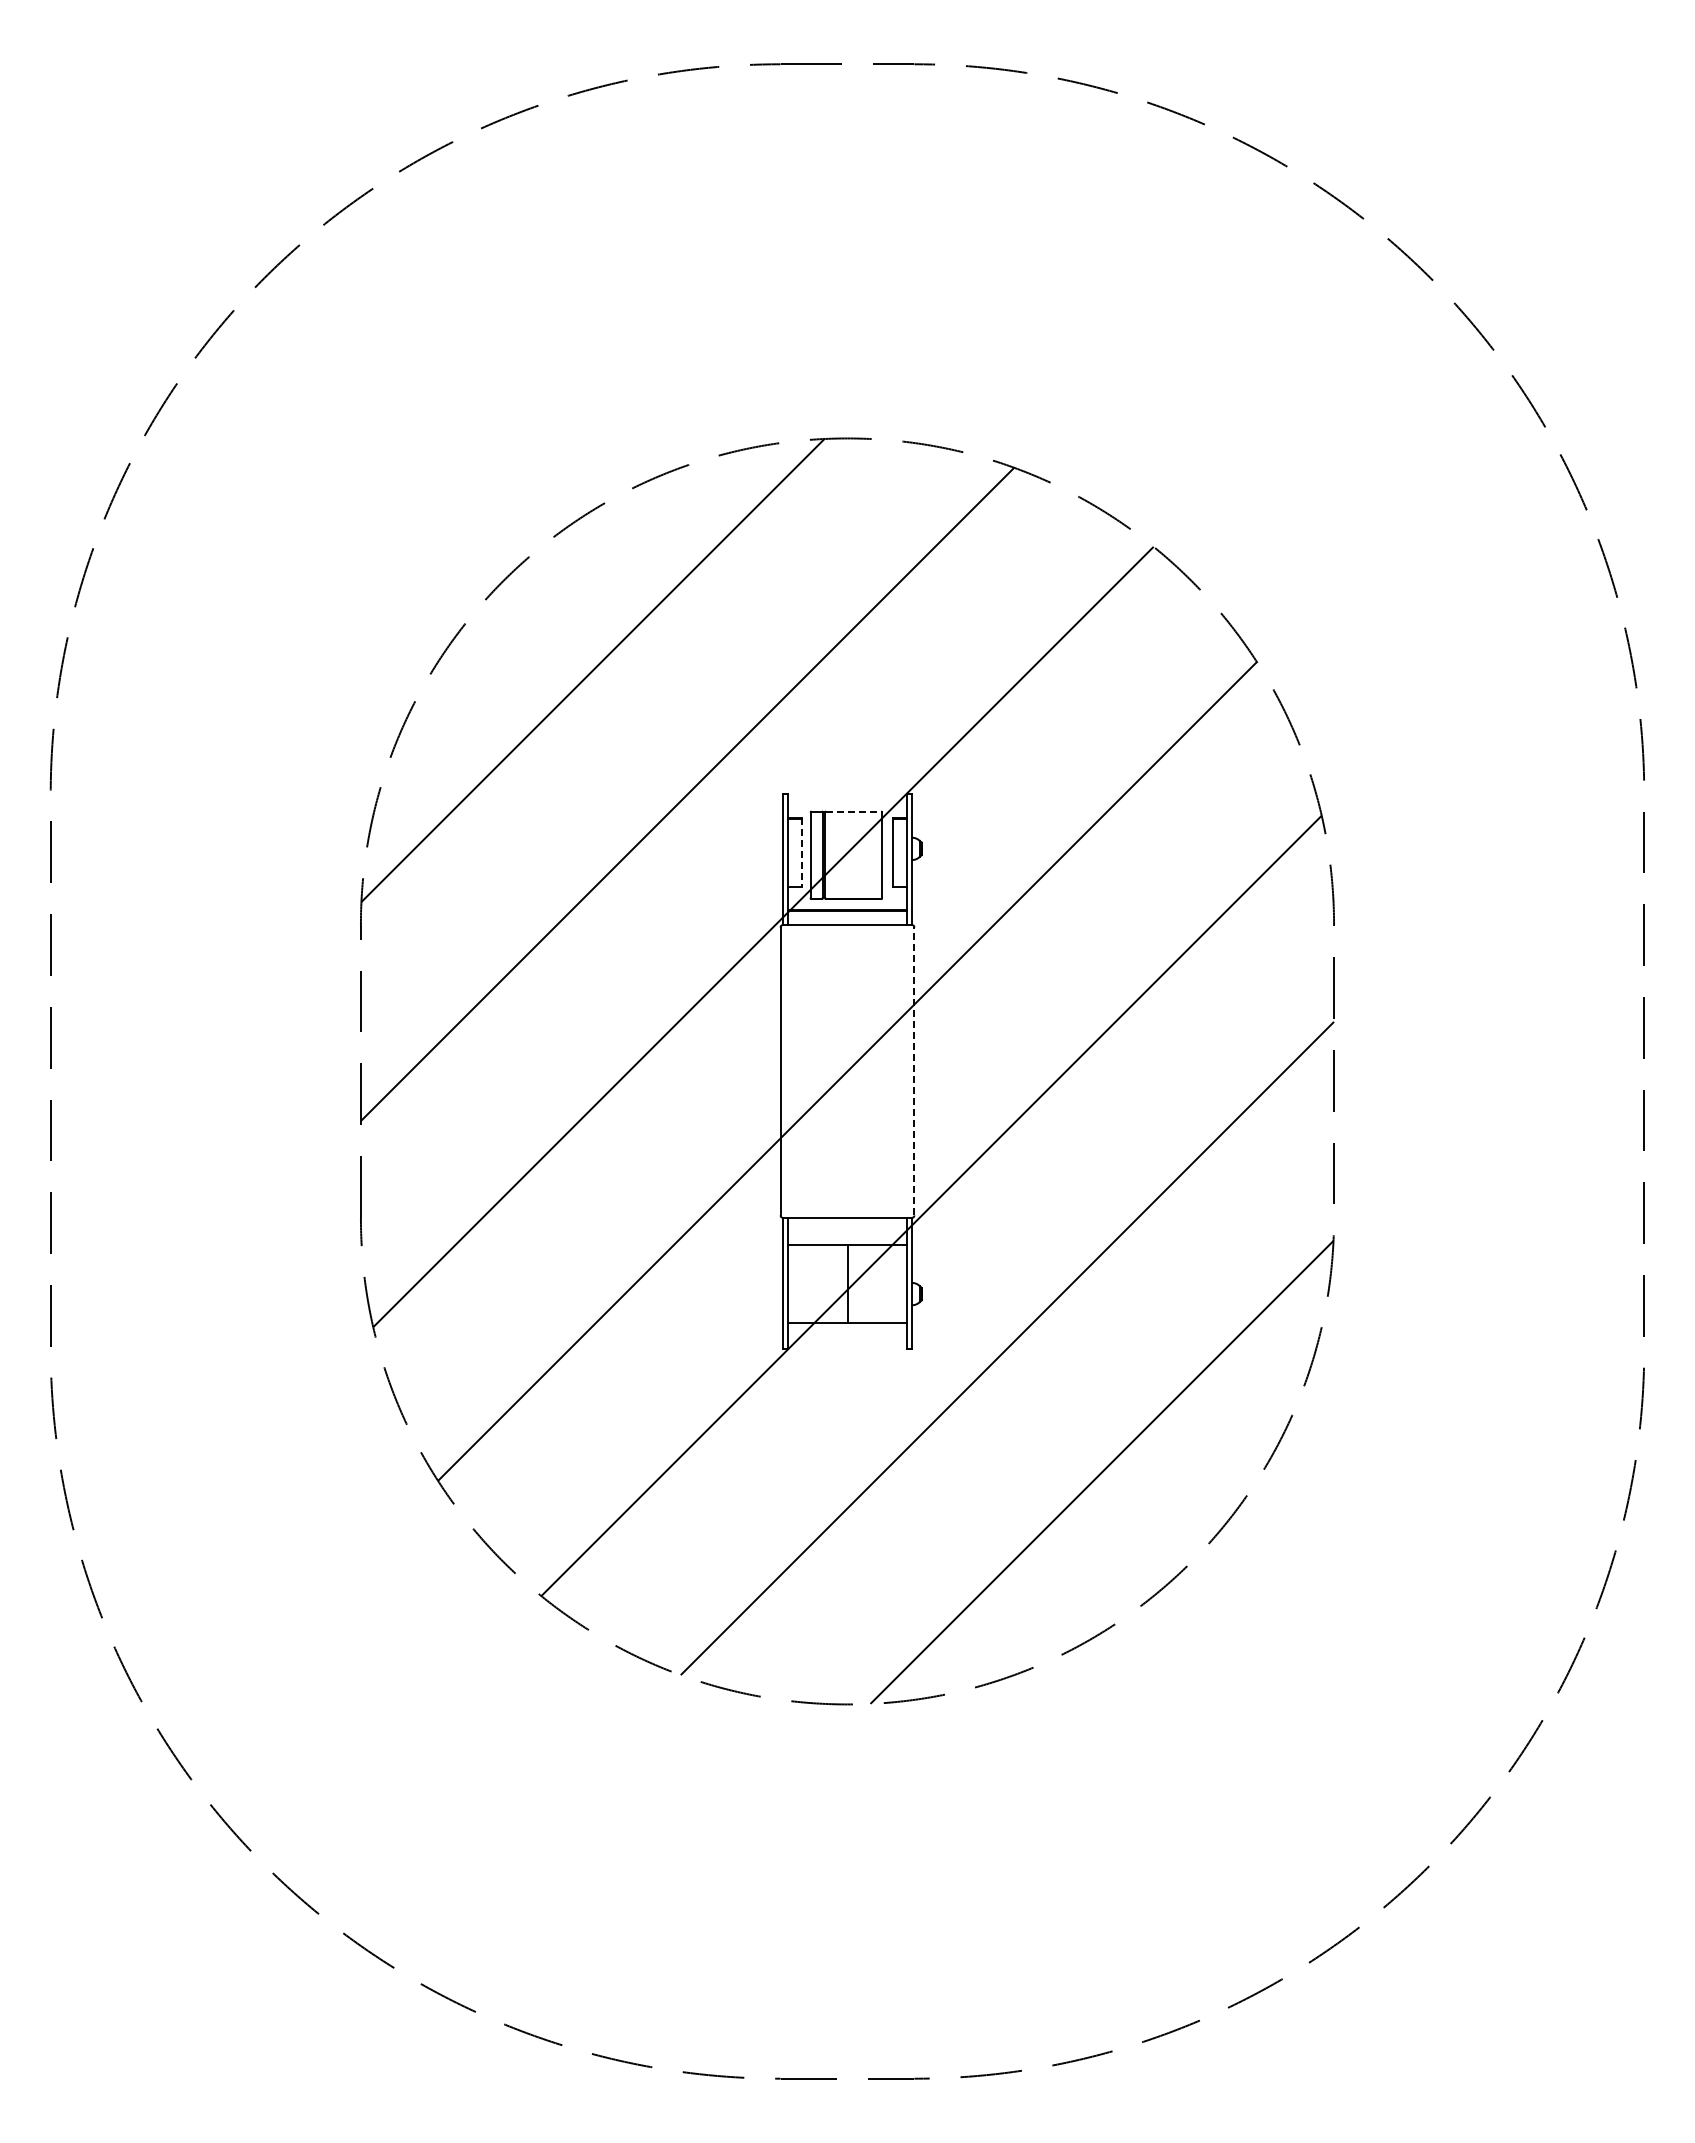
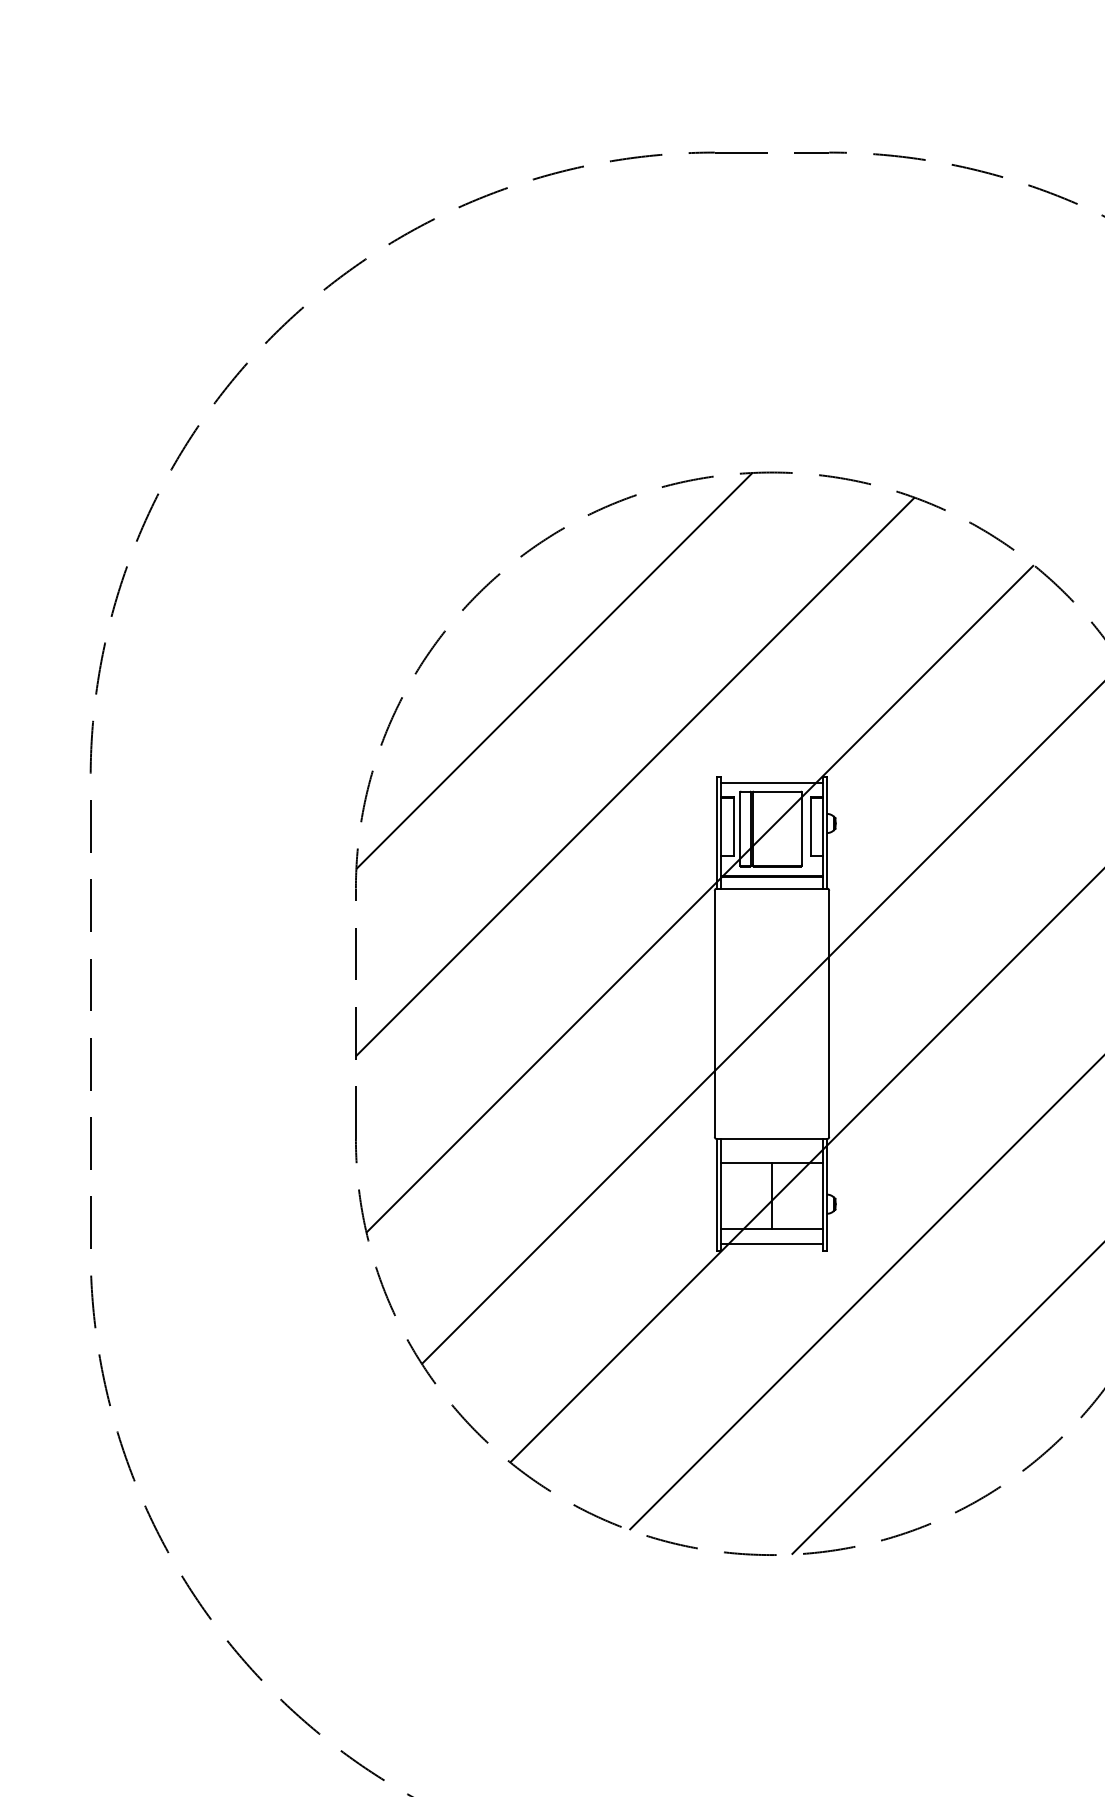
line: (847, 801) -> (772, 782), added
line: (854, 811) -> (777, 791), dashed -> solid
line: (802, 852) -> (733, 826), dashed -> solid
line: (914, 1071) -> (829, 1013), dashed -> solid
line: (847, 1341) -> (772, 1244), added

